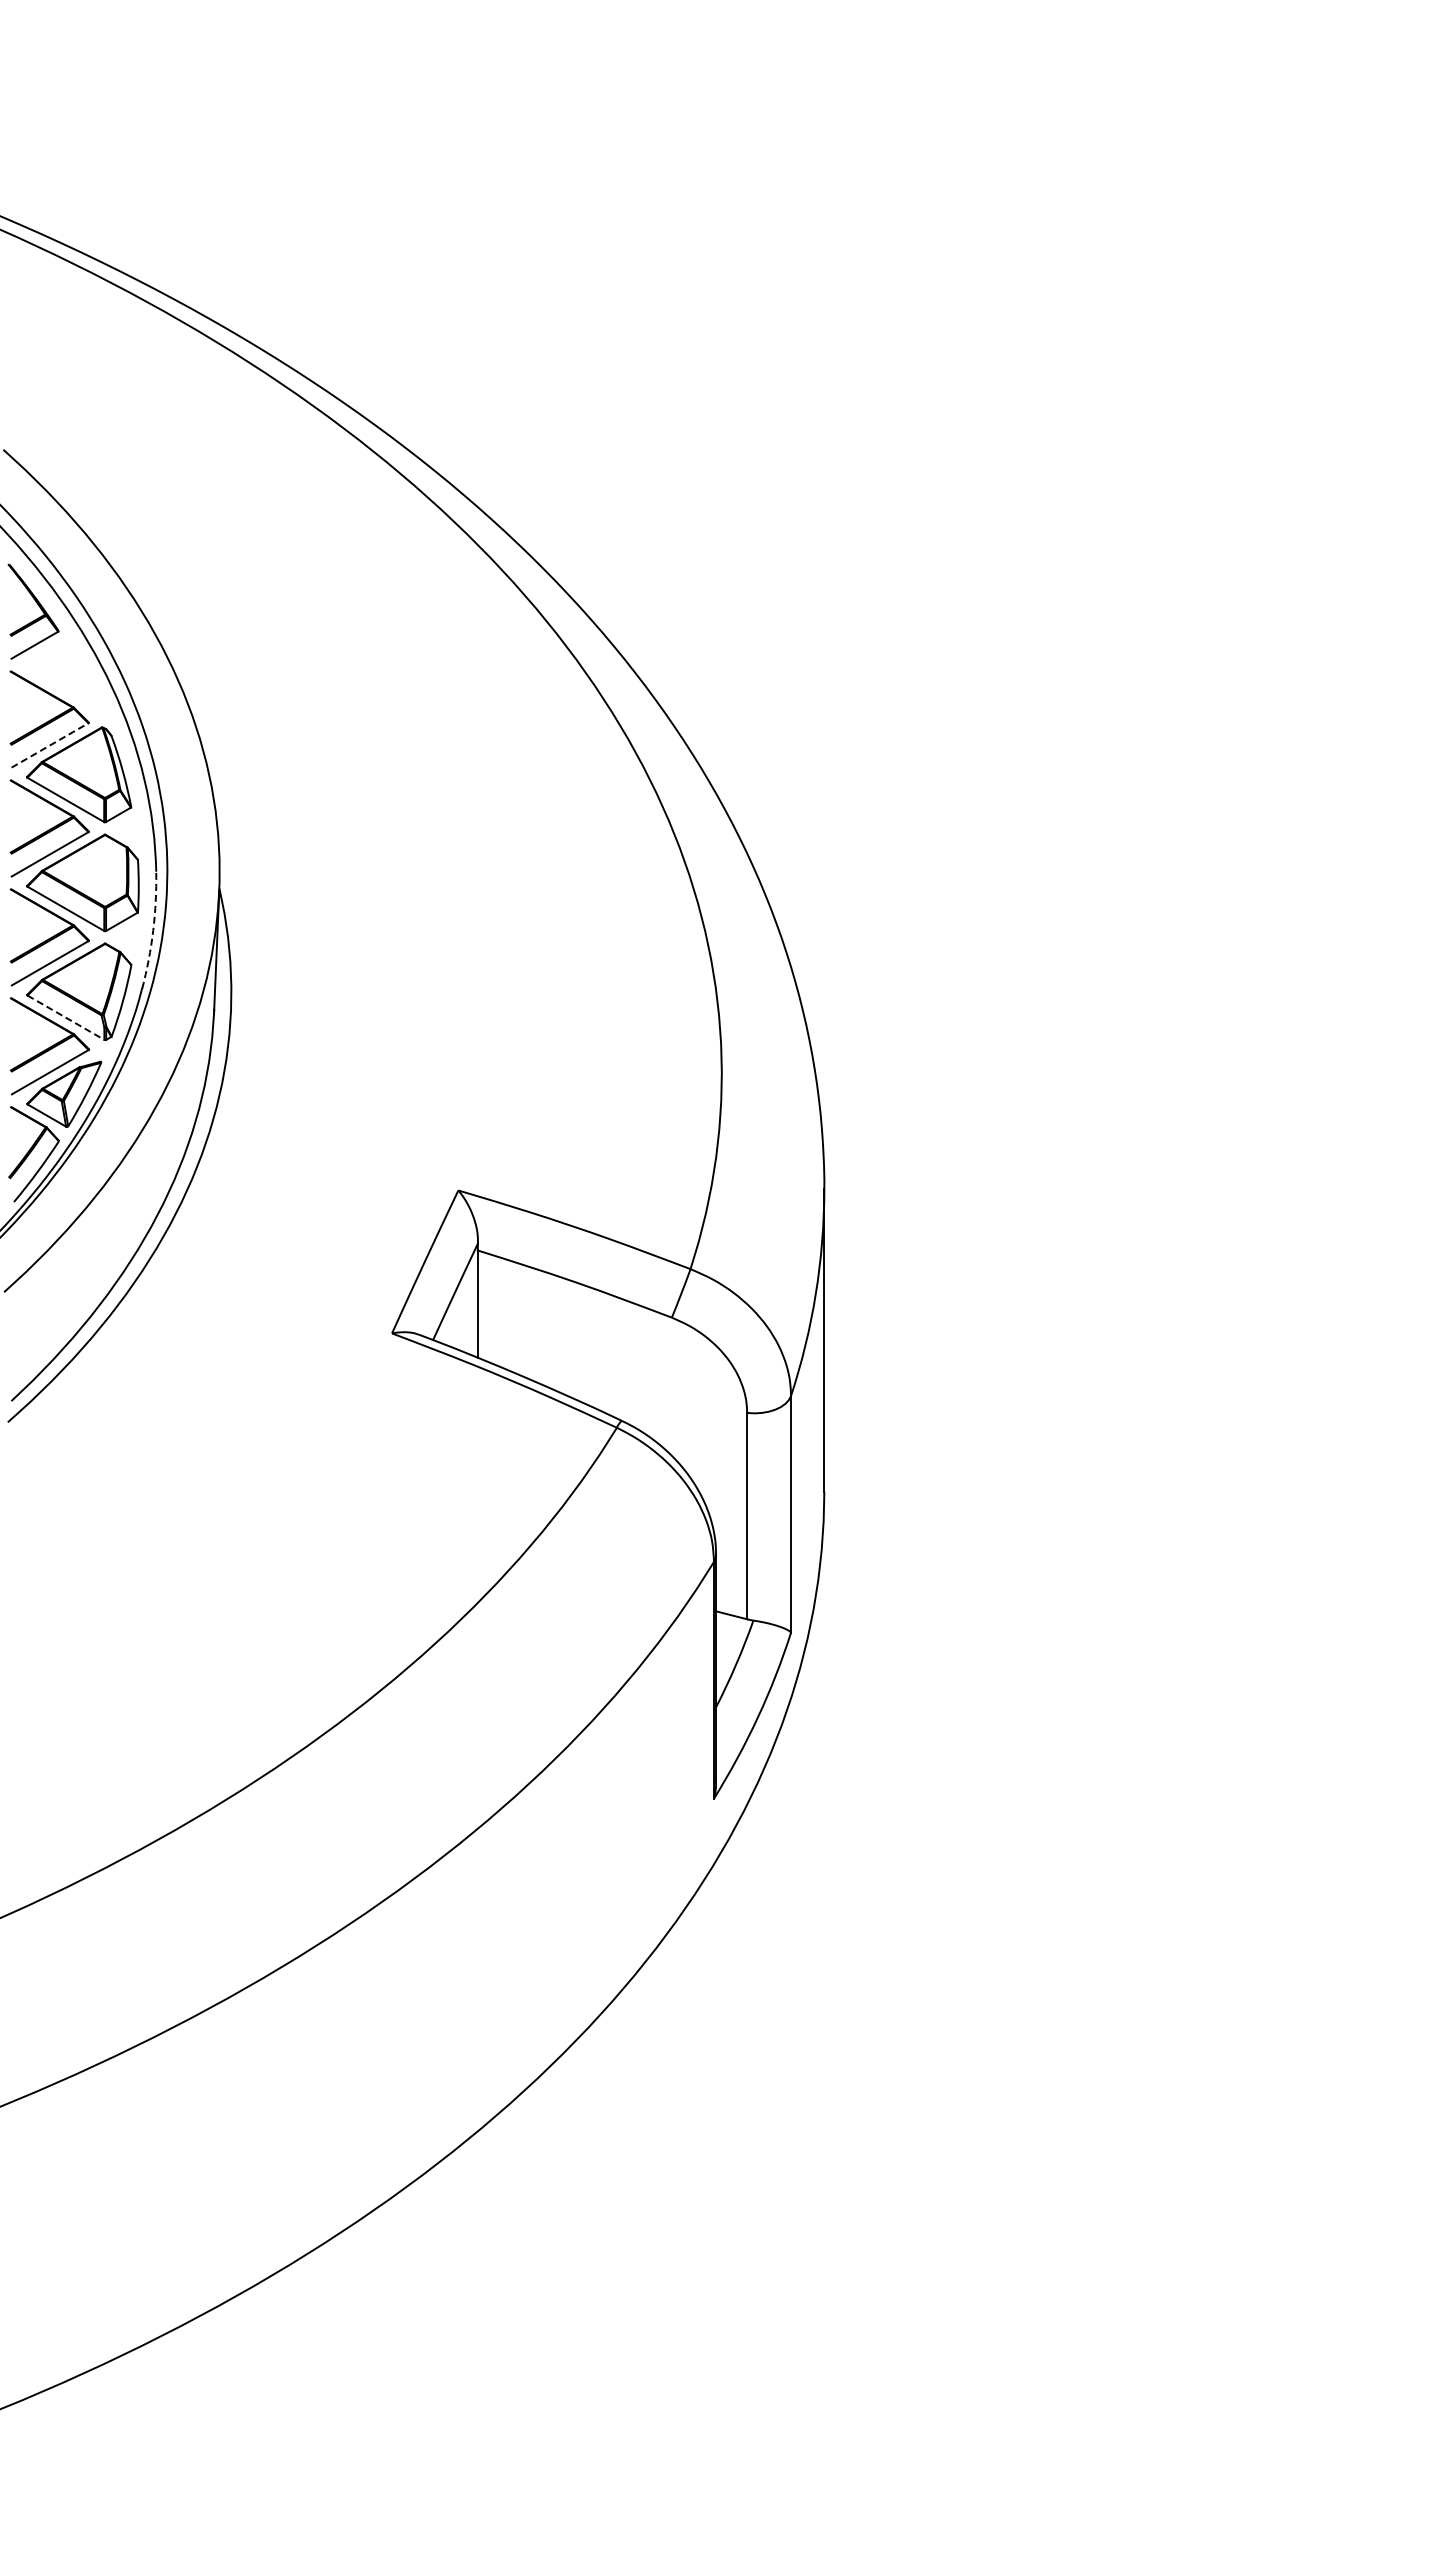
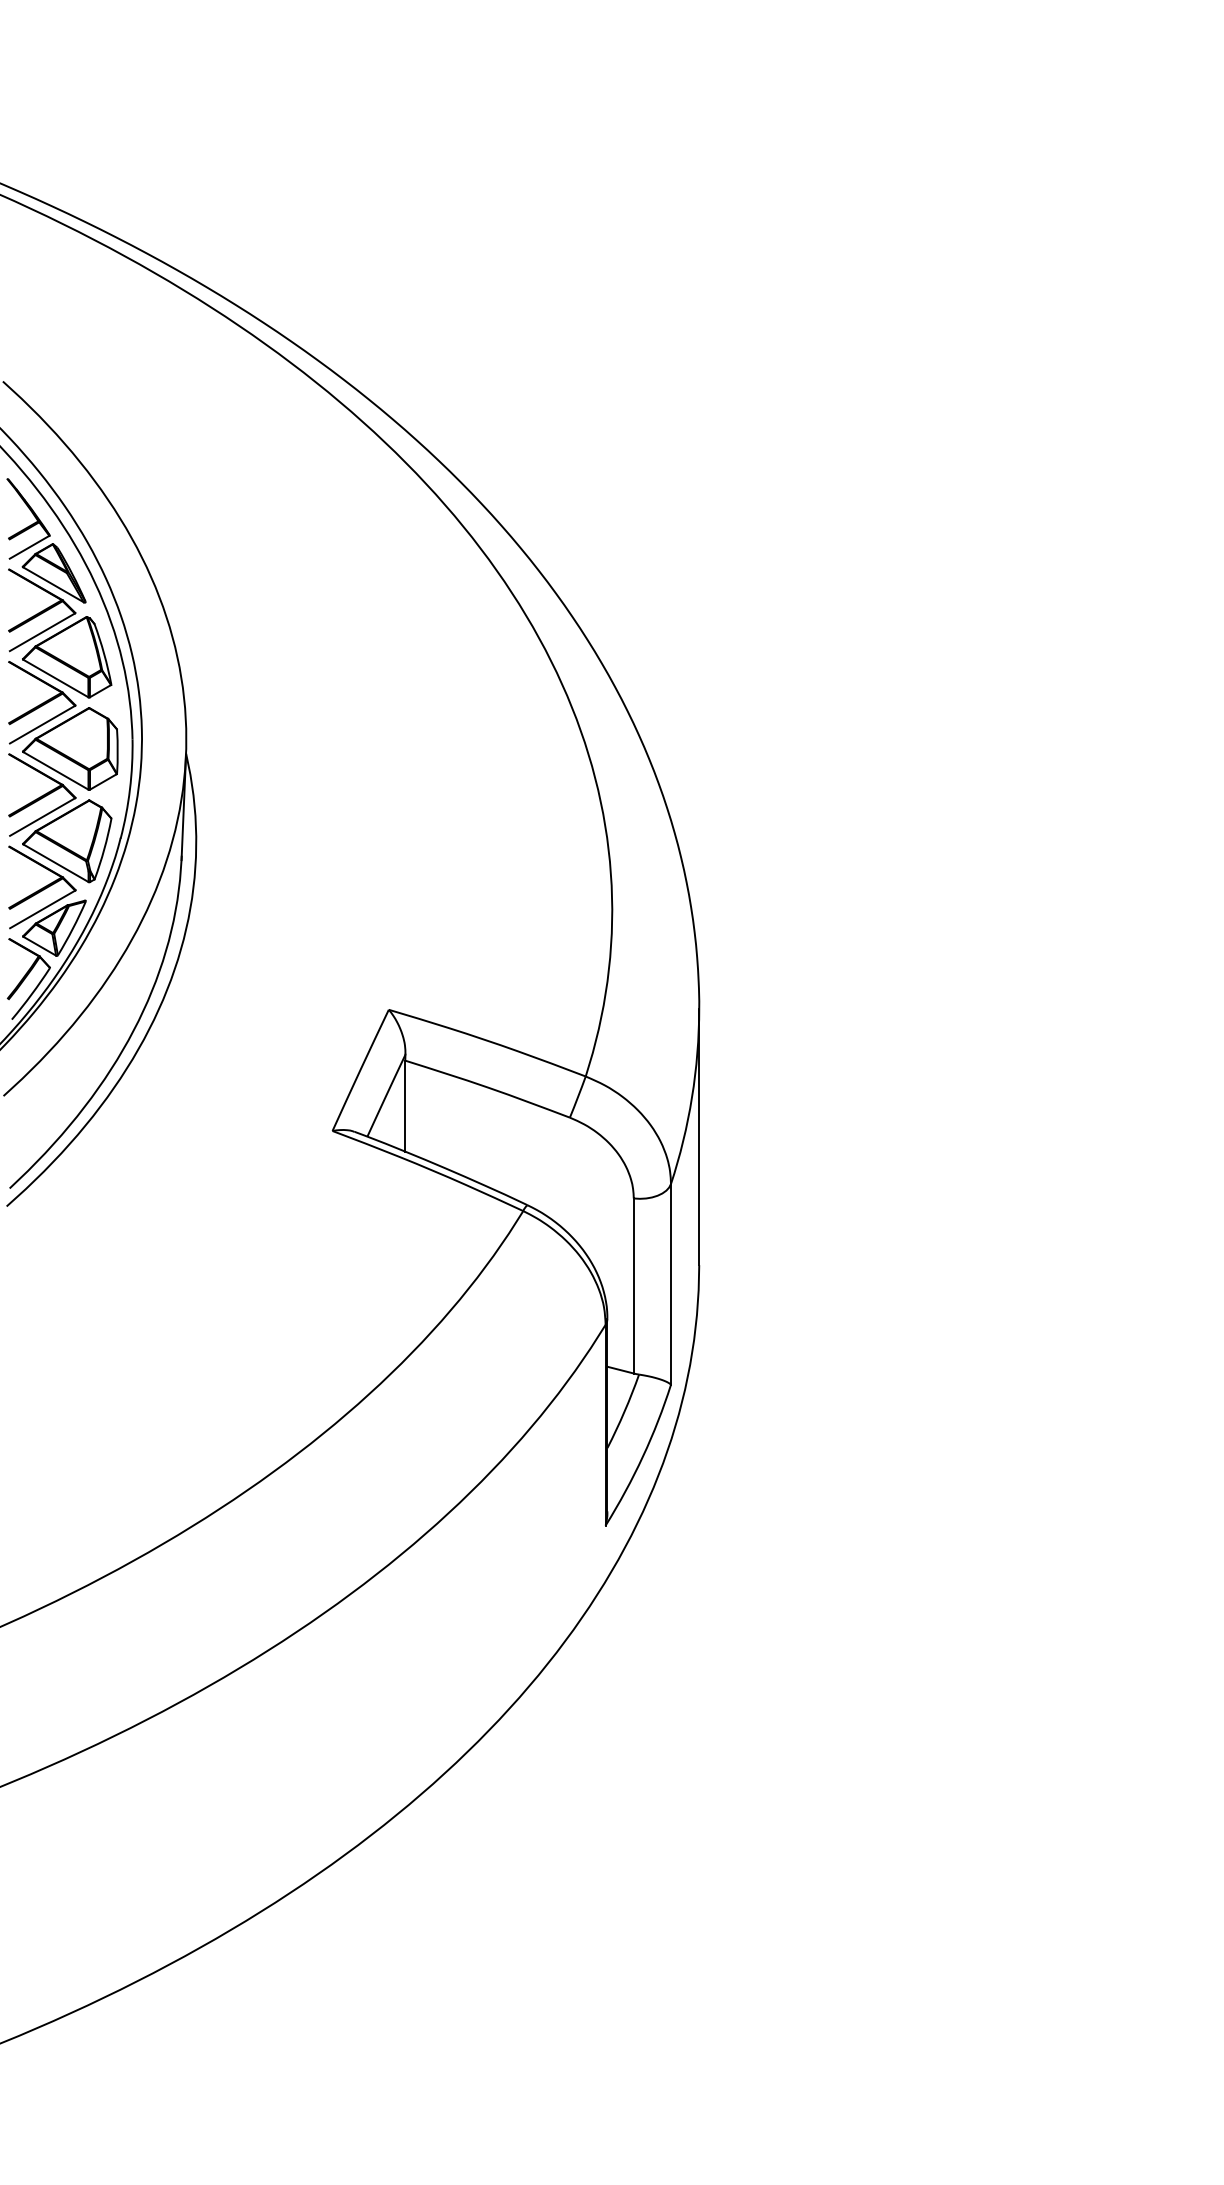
part: (63, 675) -> (53, 572), added
line: (50, 745) -> (42, 632), dashed -> solid
arc: (153, 930) -> (130, 789), dashed -> solid
line: (66, 1017) -> (56, 863), dashed -> solid

